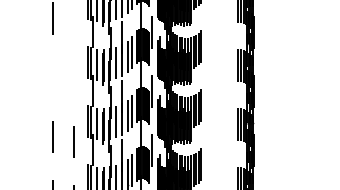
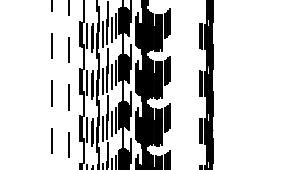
line: (73, 24) -> (68, 50), added
line: (53, 77) -> (52, 93), added
line: (73, 82) -> (68, 97), added

